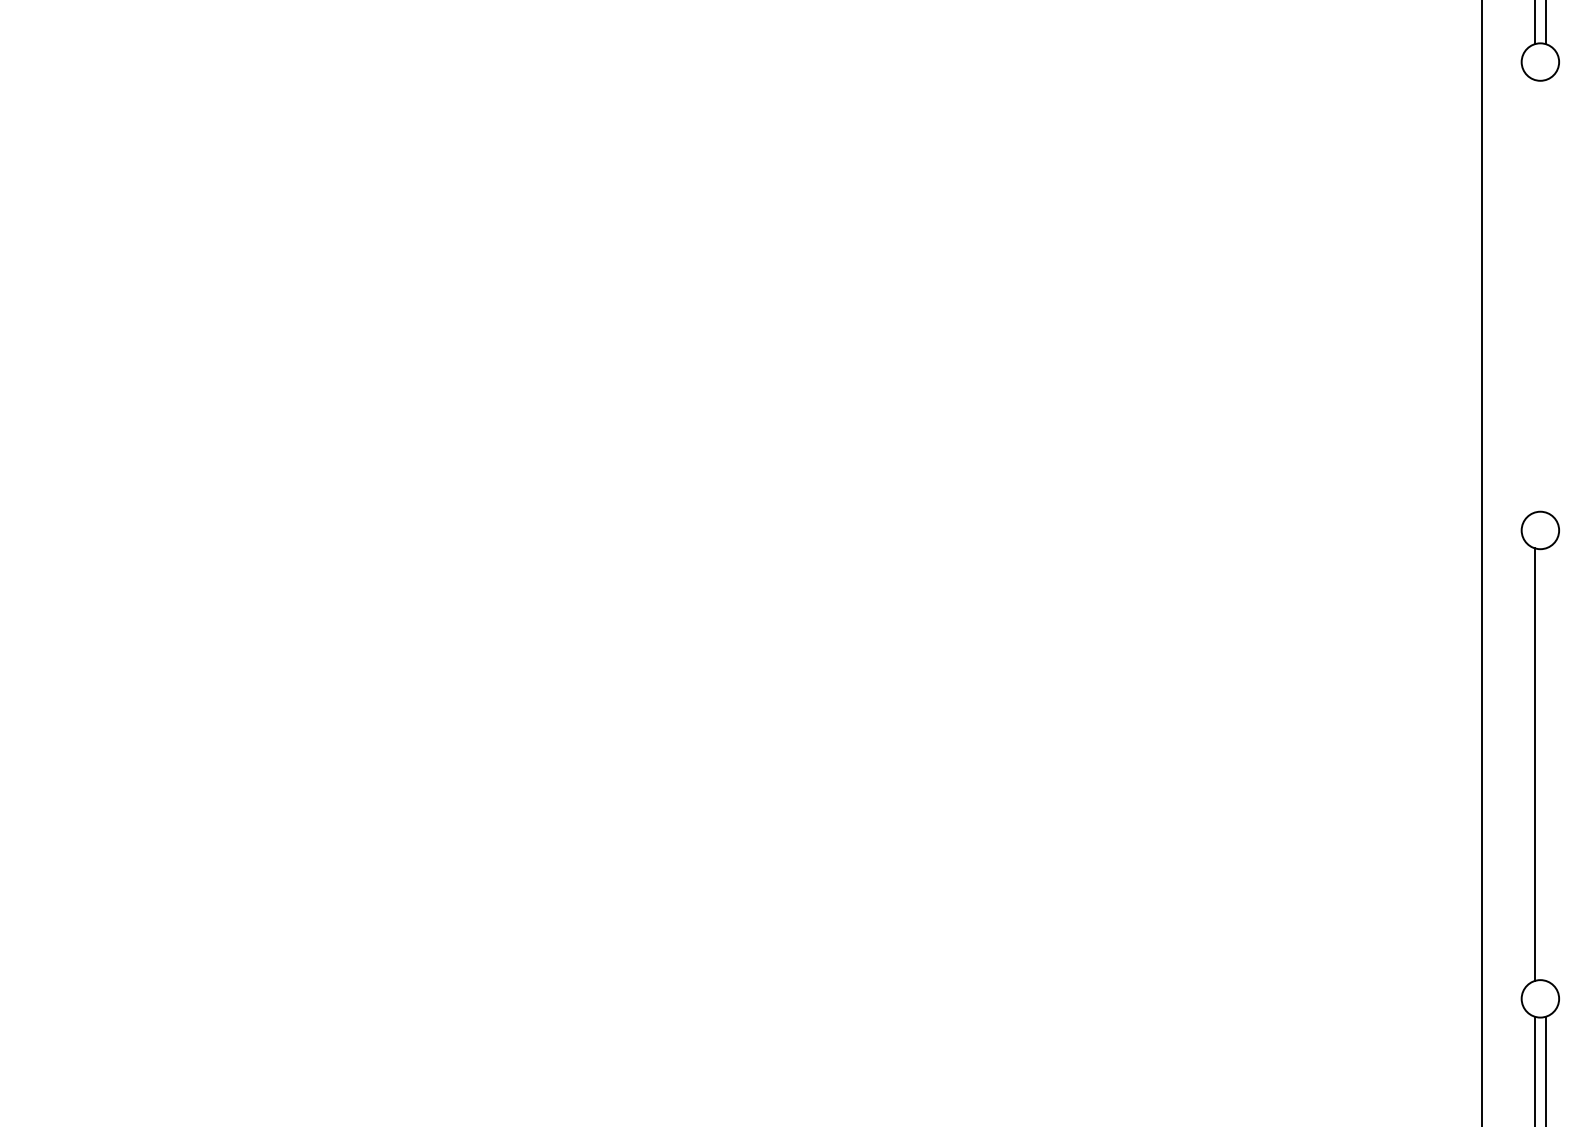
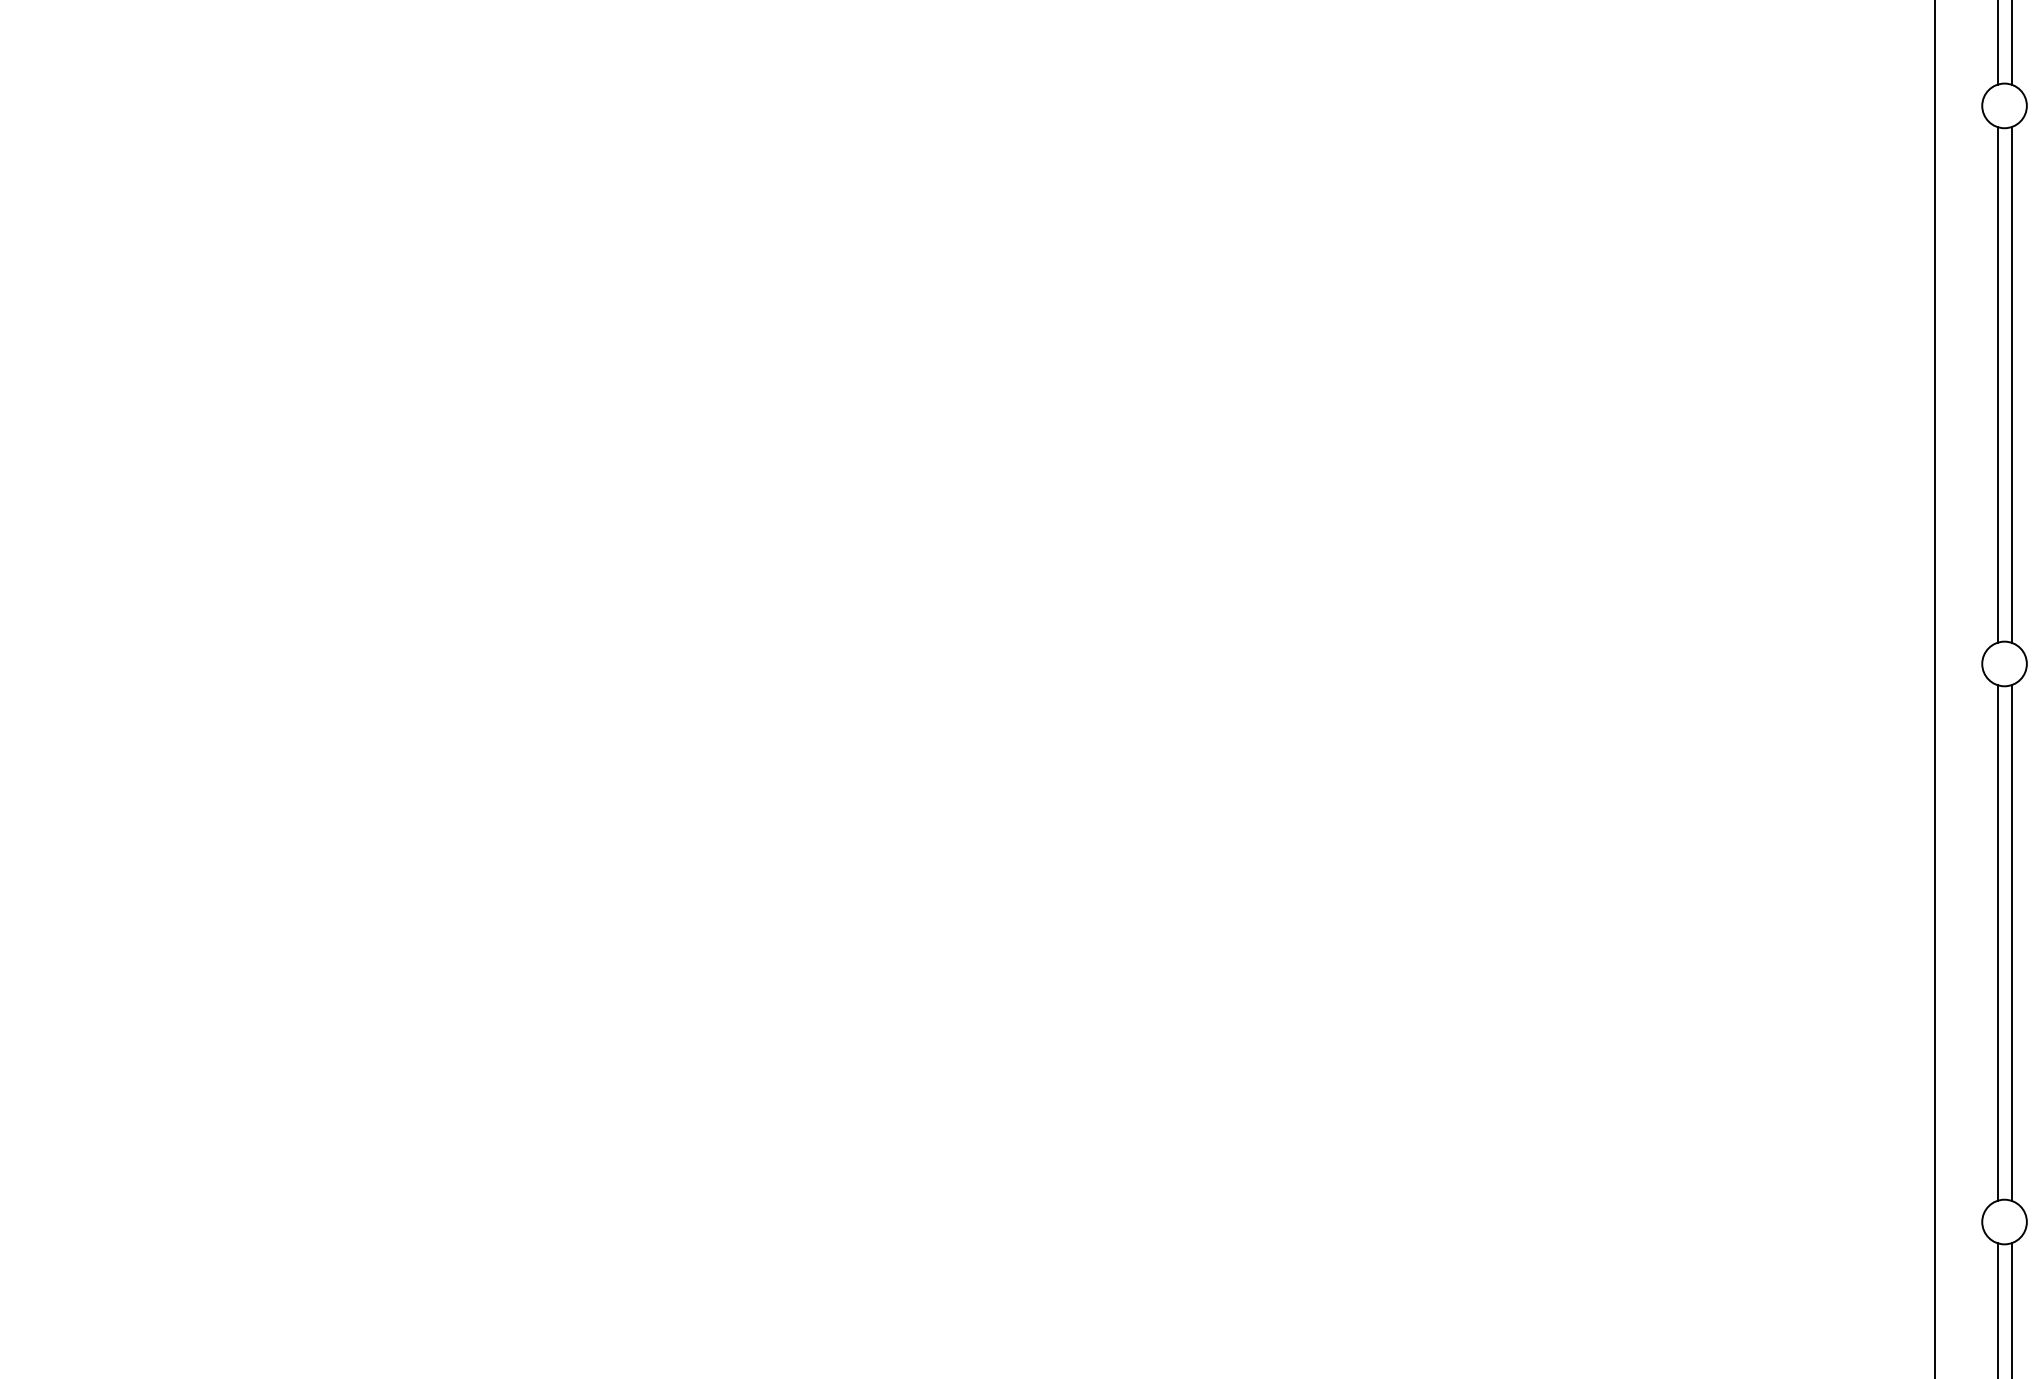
line: (1534, 295) -> (1997, 384), added
line: (1546, 295) -> (2011, 384), added
line: (1546, 764) -> (2011, 942), added

